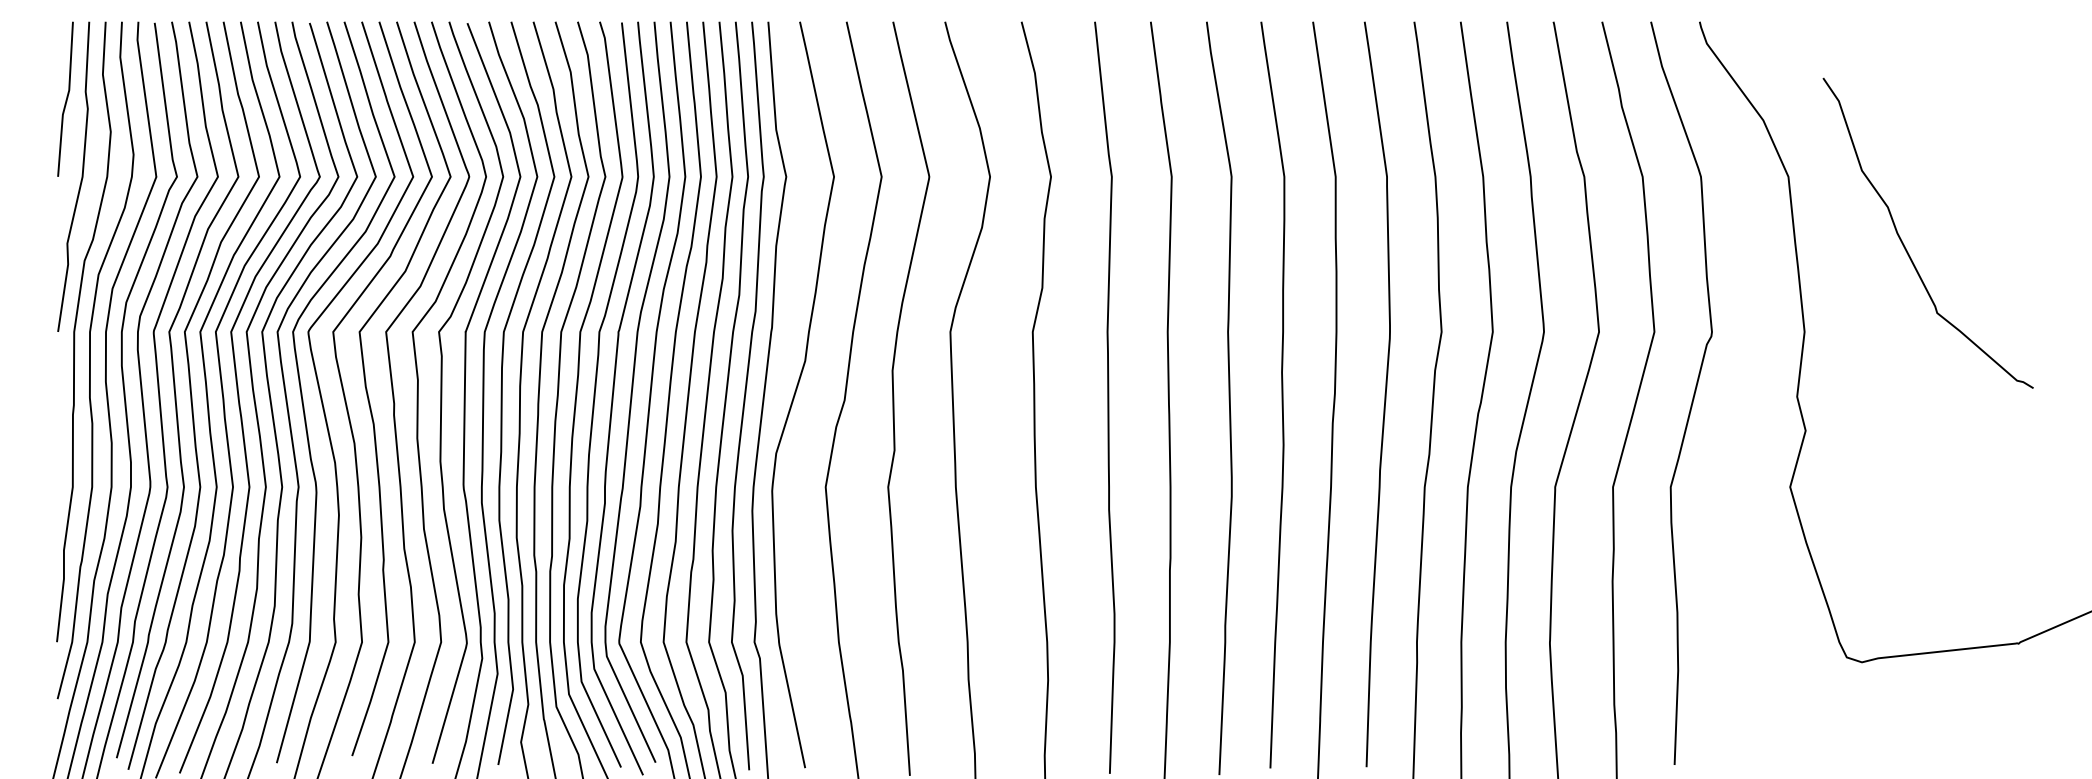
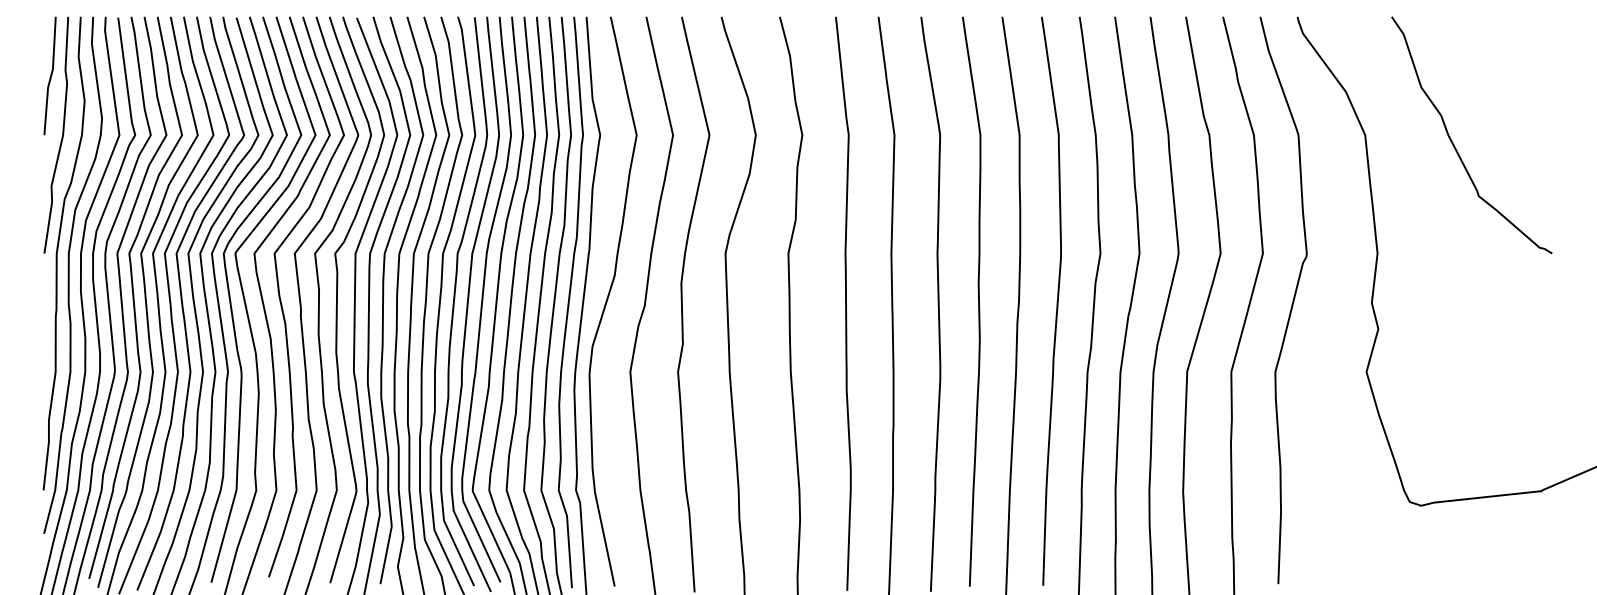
curve: (1905, 245) -> (1454, 144), moved

